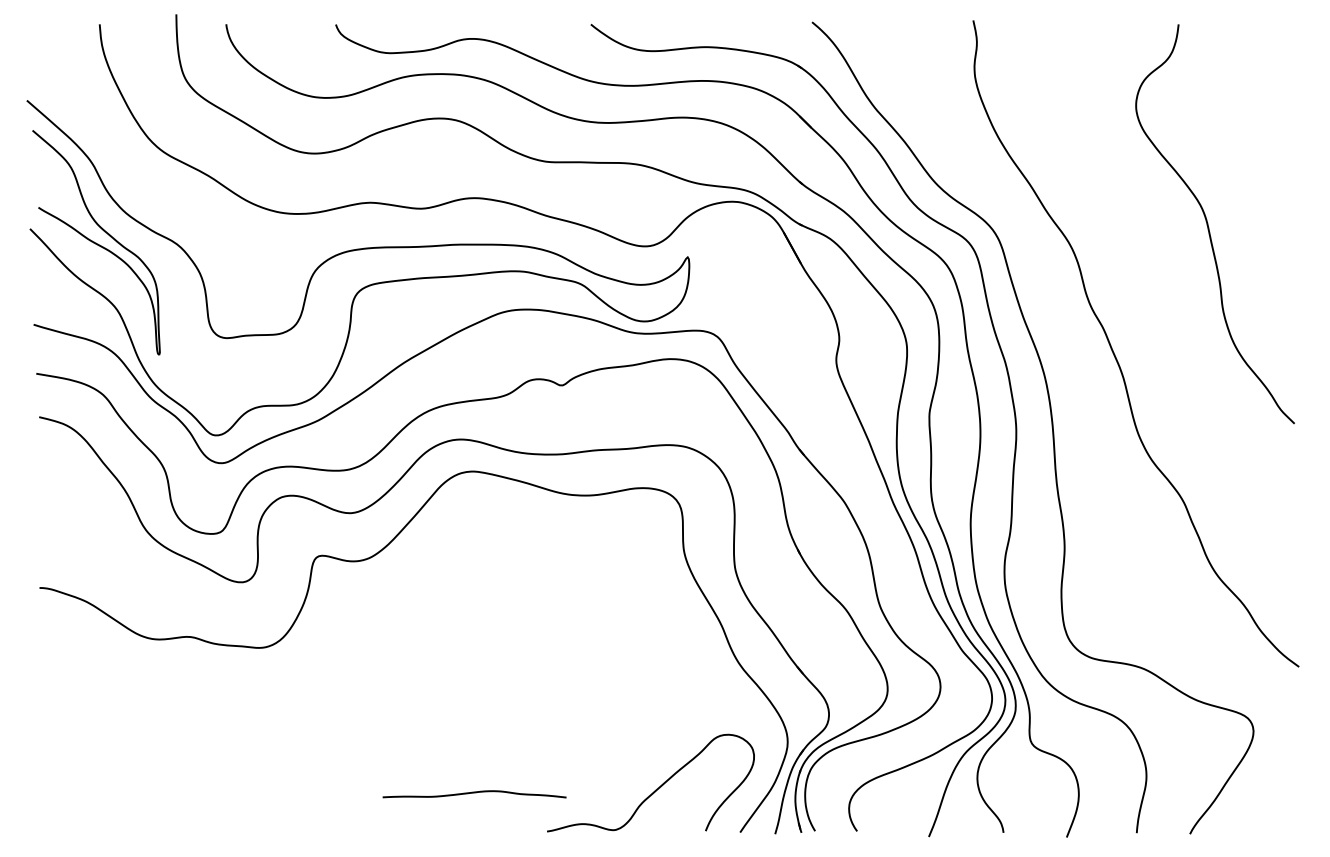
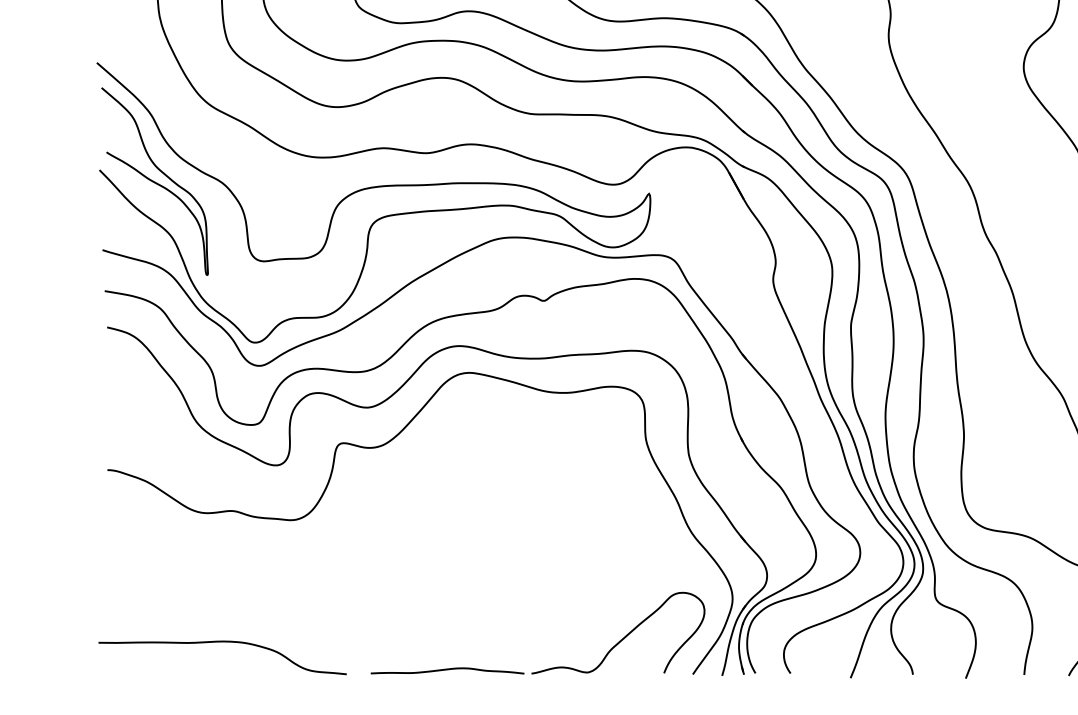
curve: (474, 793) -> (447, 670), moved
curve: (173, 794) -> (219, 642), added

